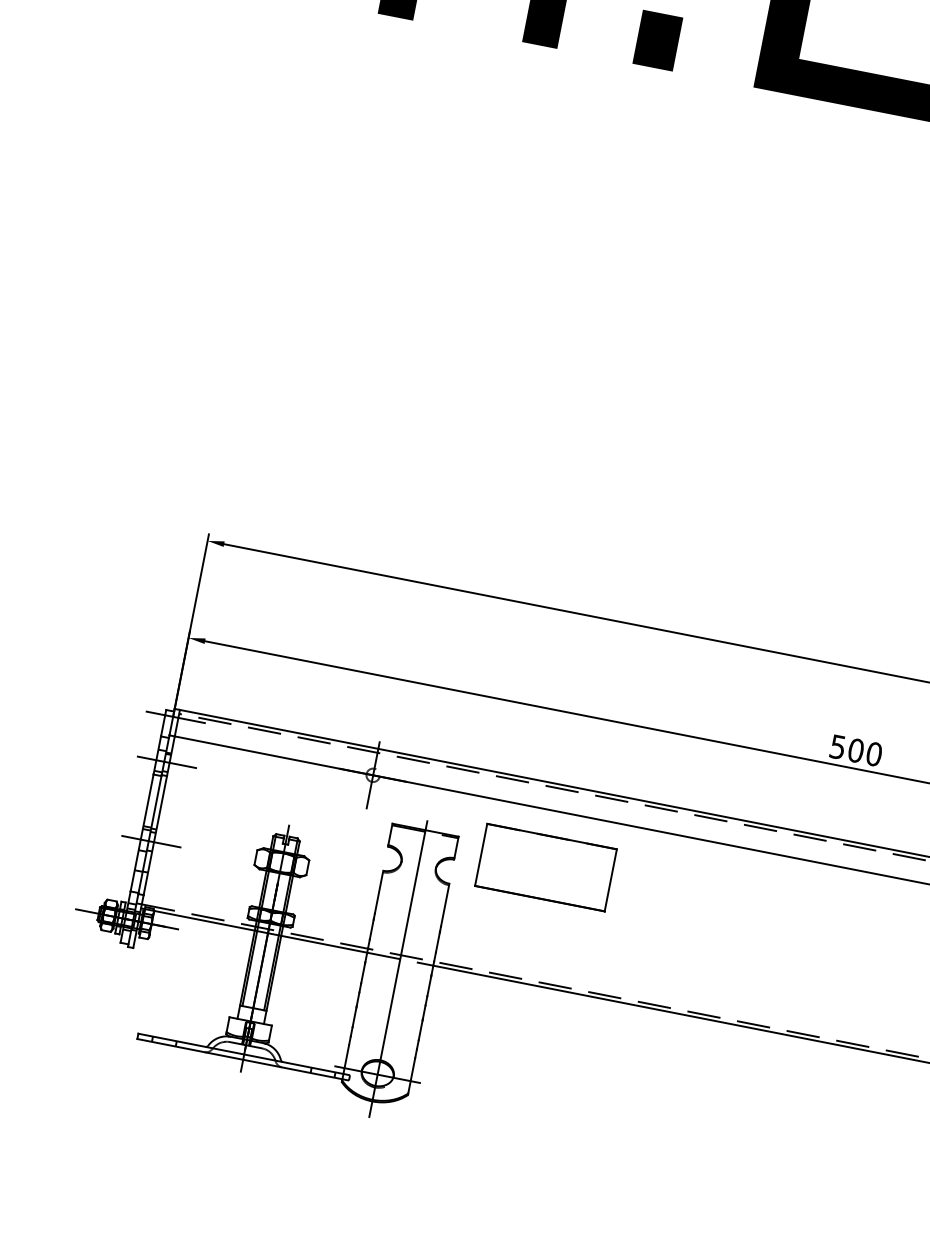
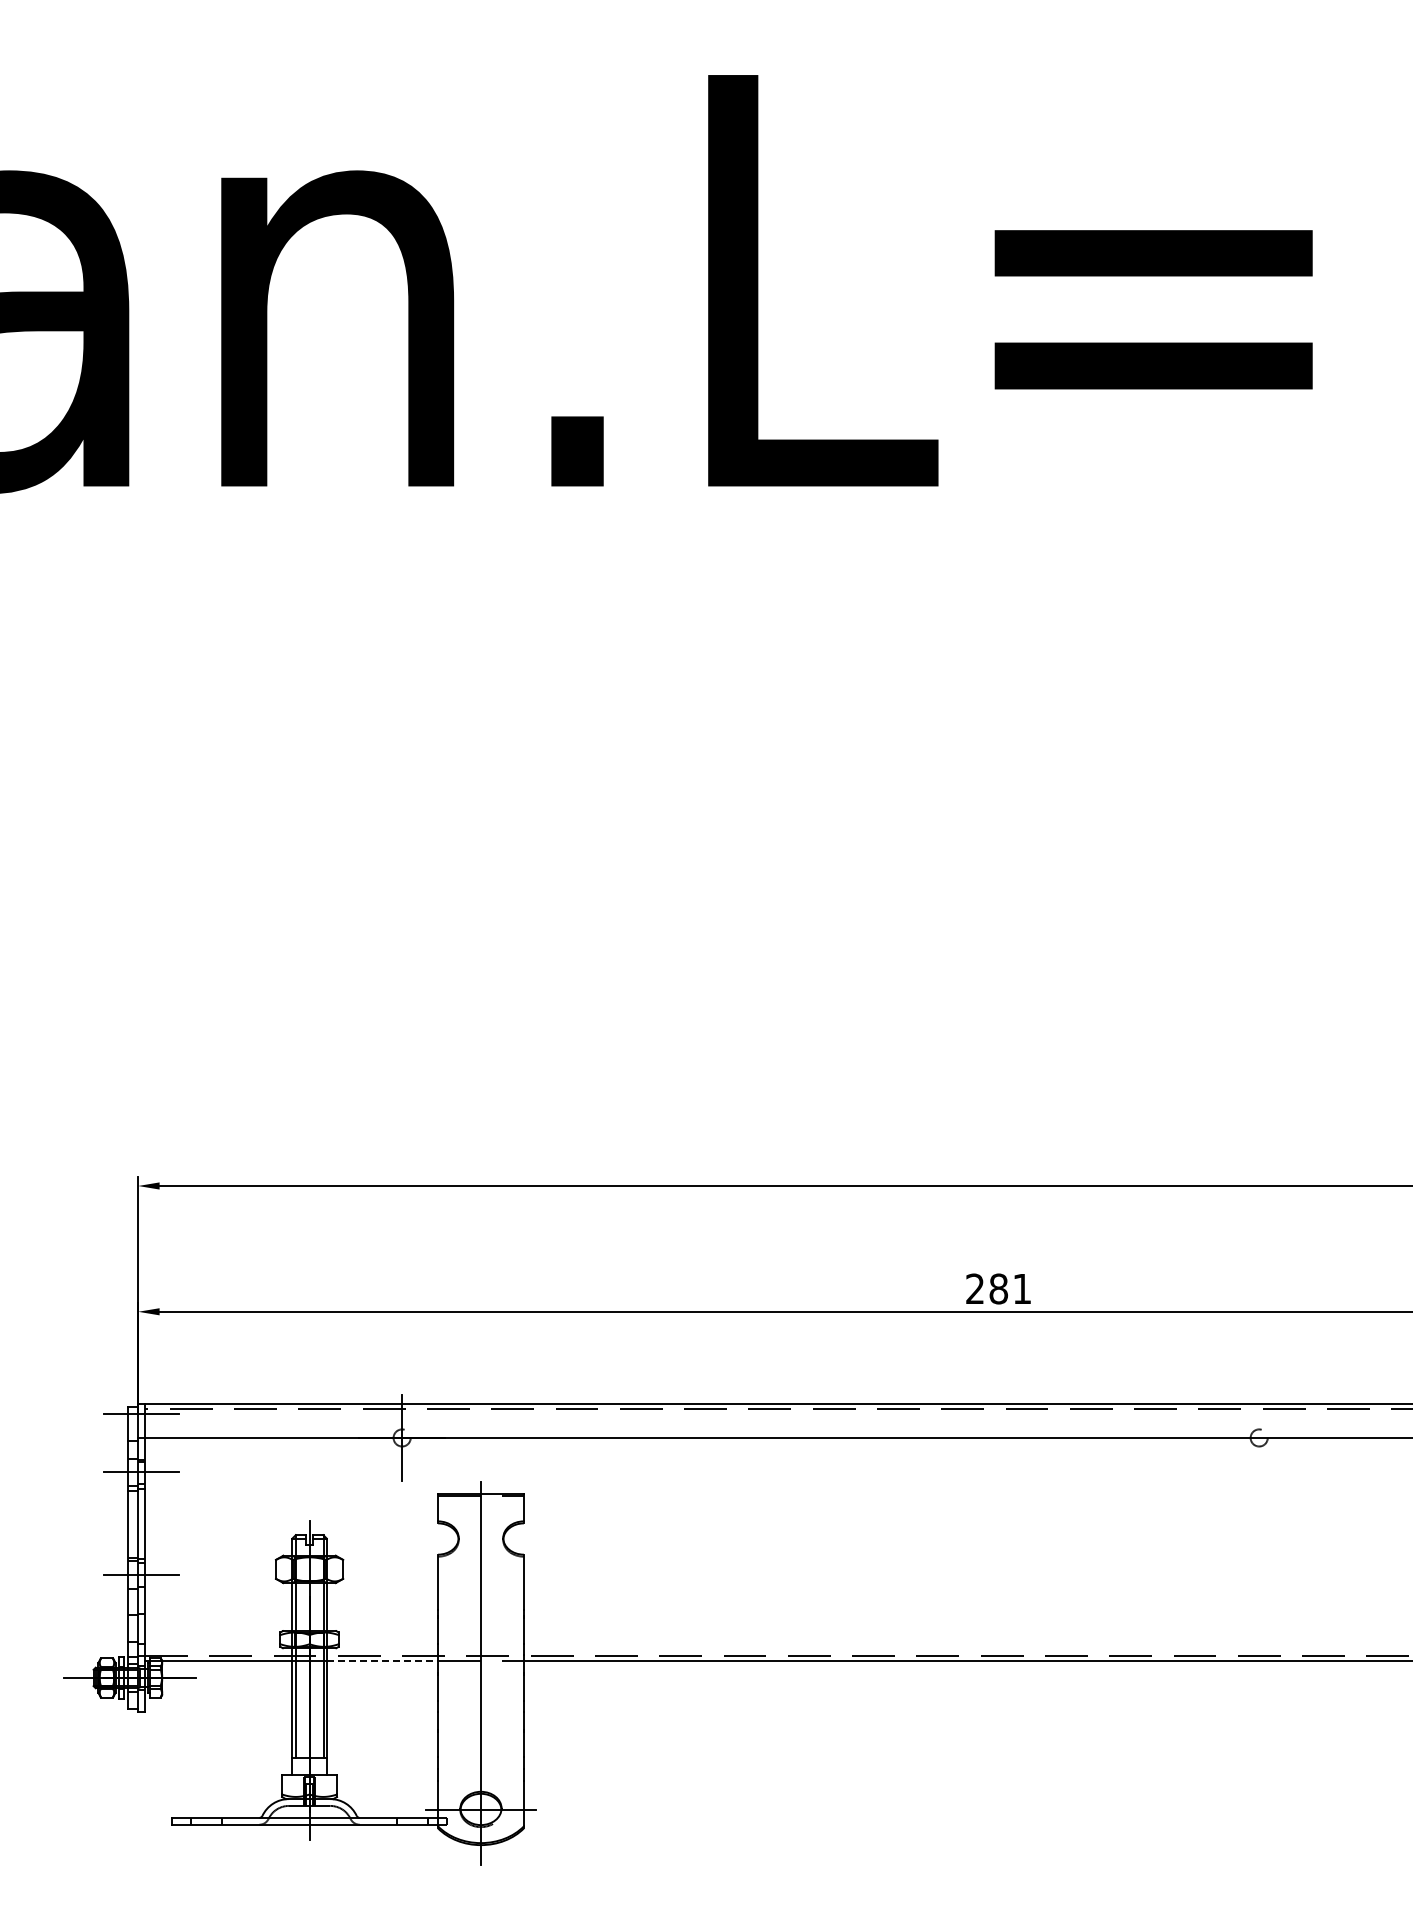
text: (855, 750) -> (998, 1288), 500 -> 281
part: (545, 867) -> (639, 1510), removed
line: (324, 944) -> (382, 1660), solid -> dashed

